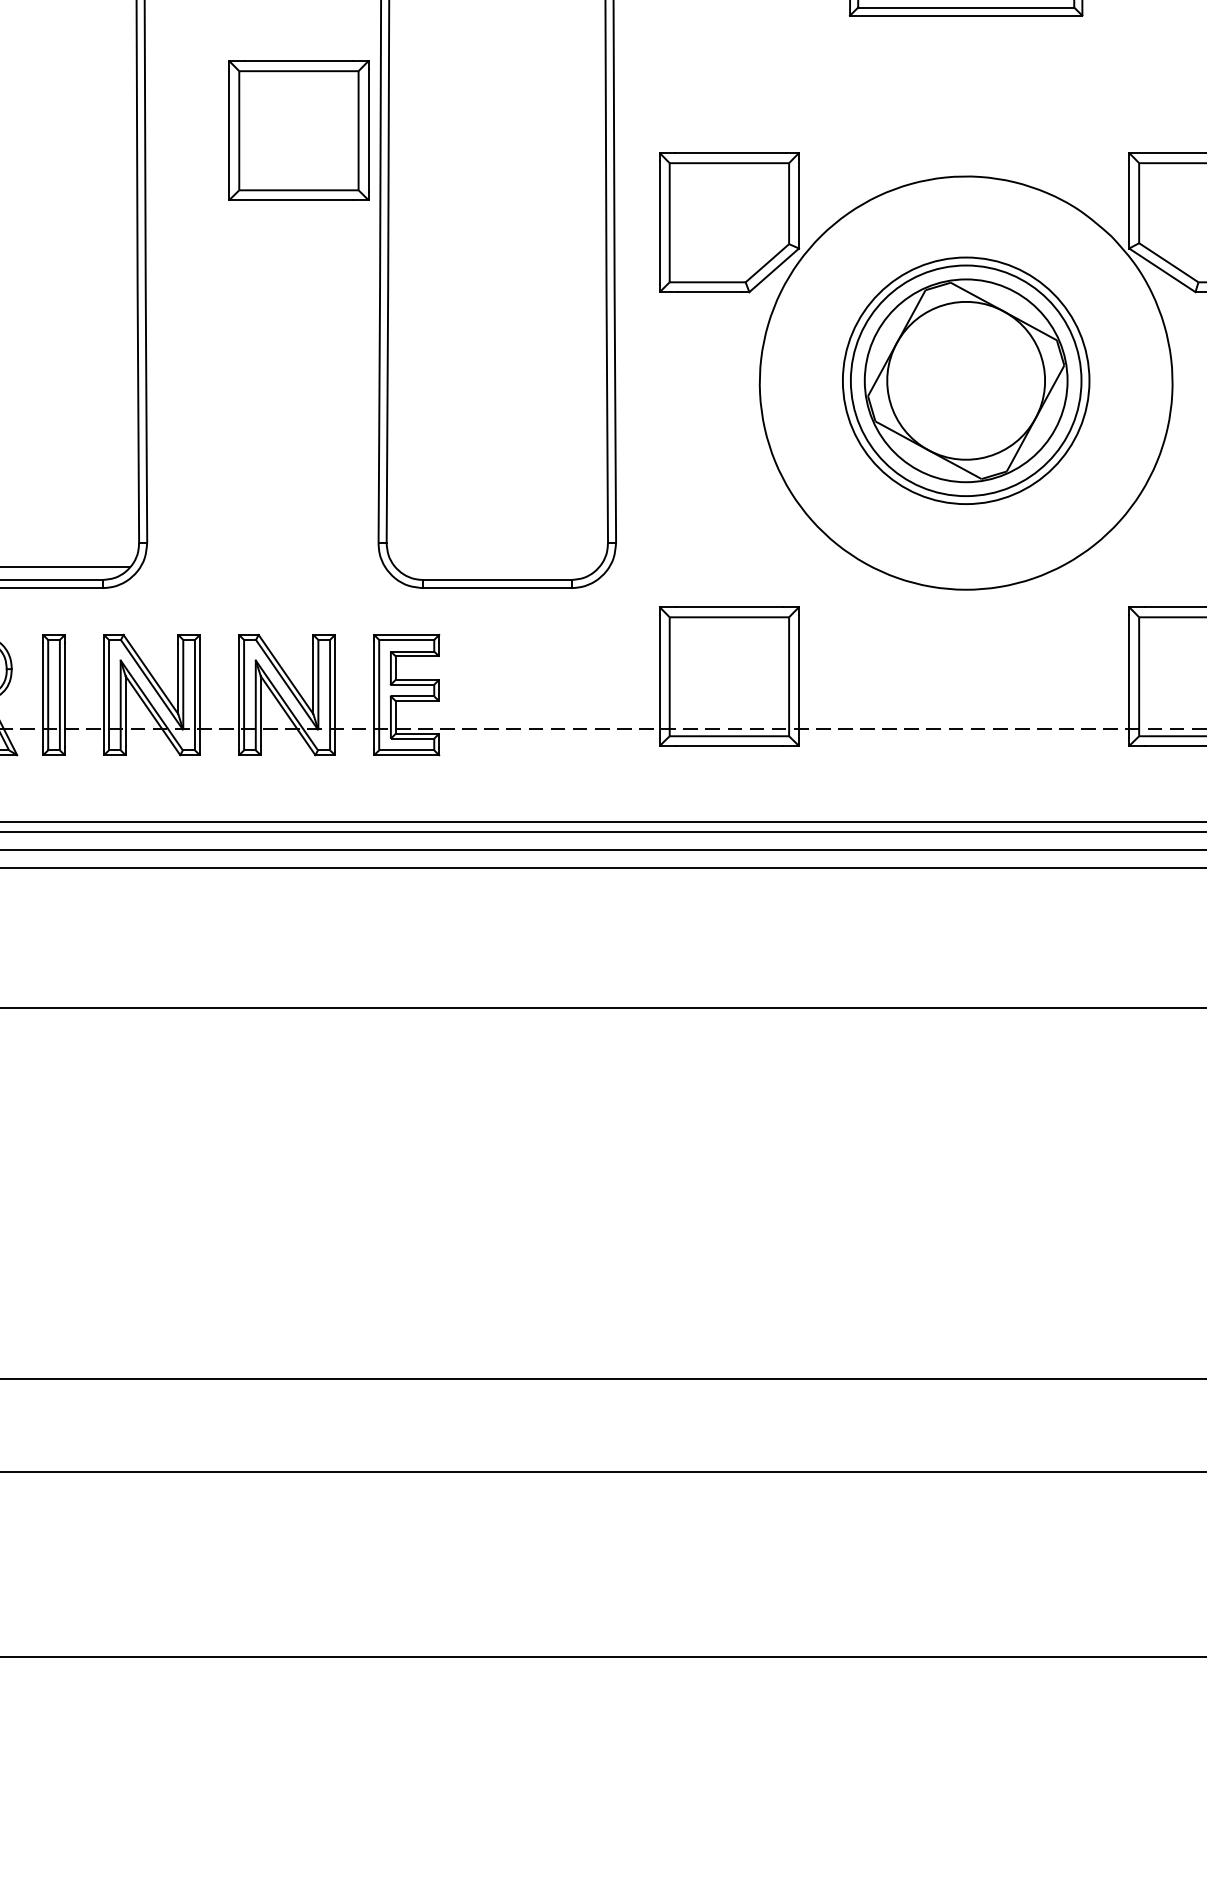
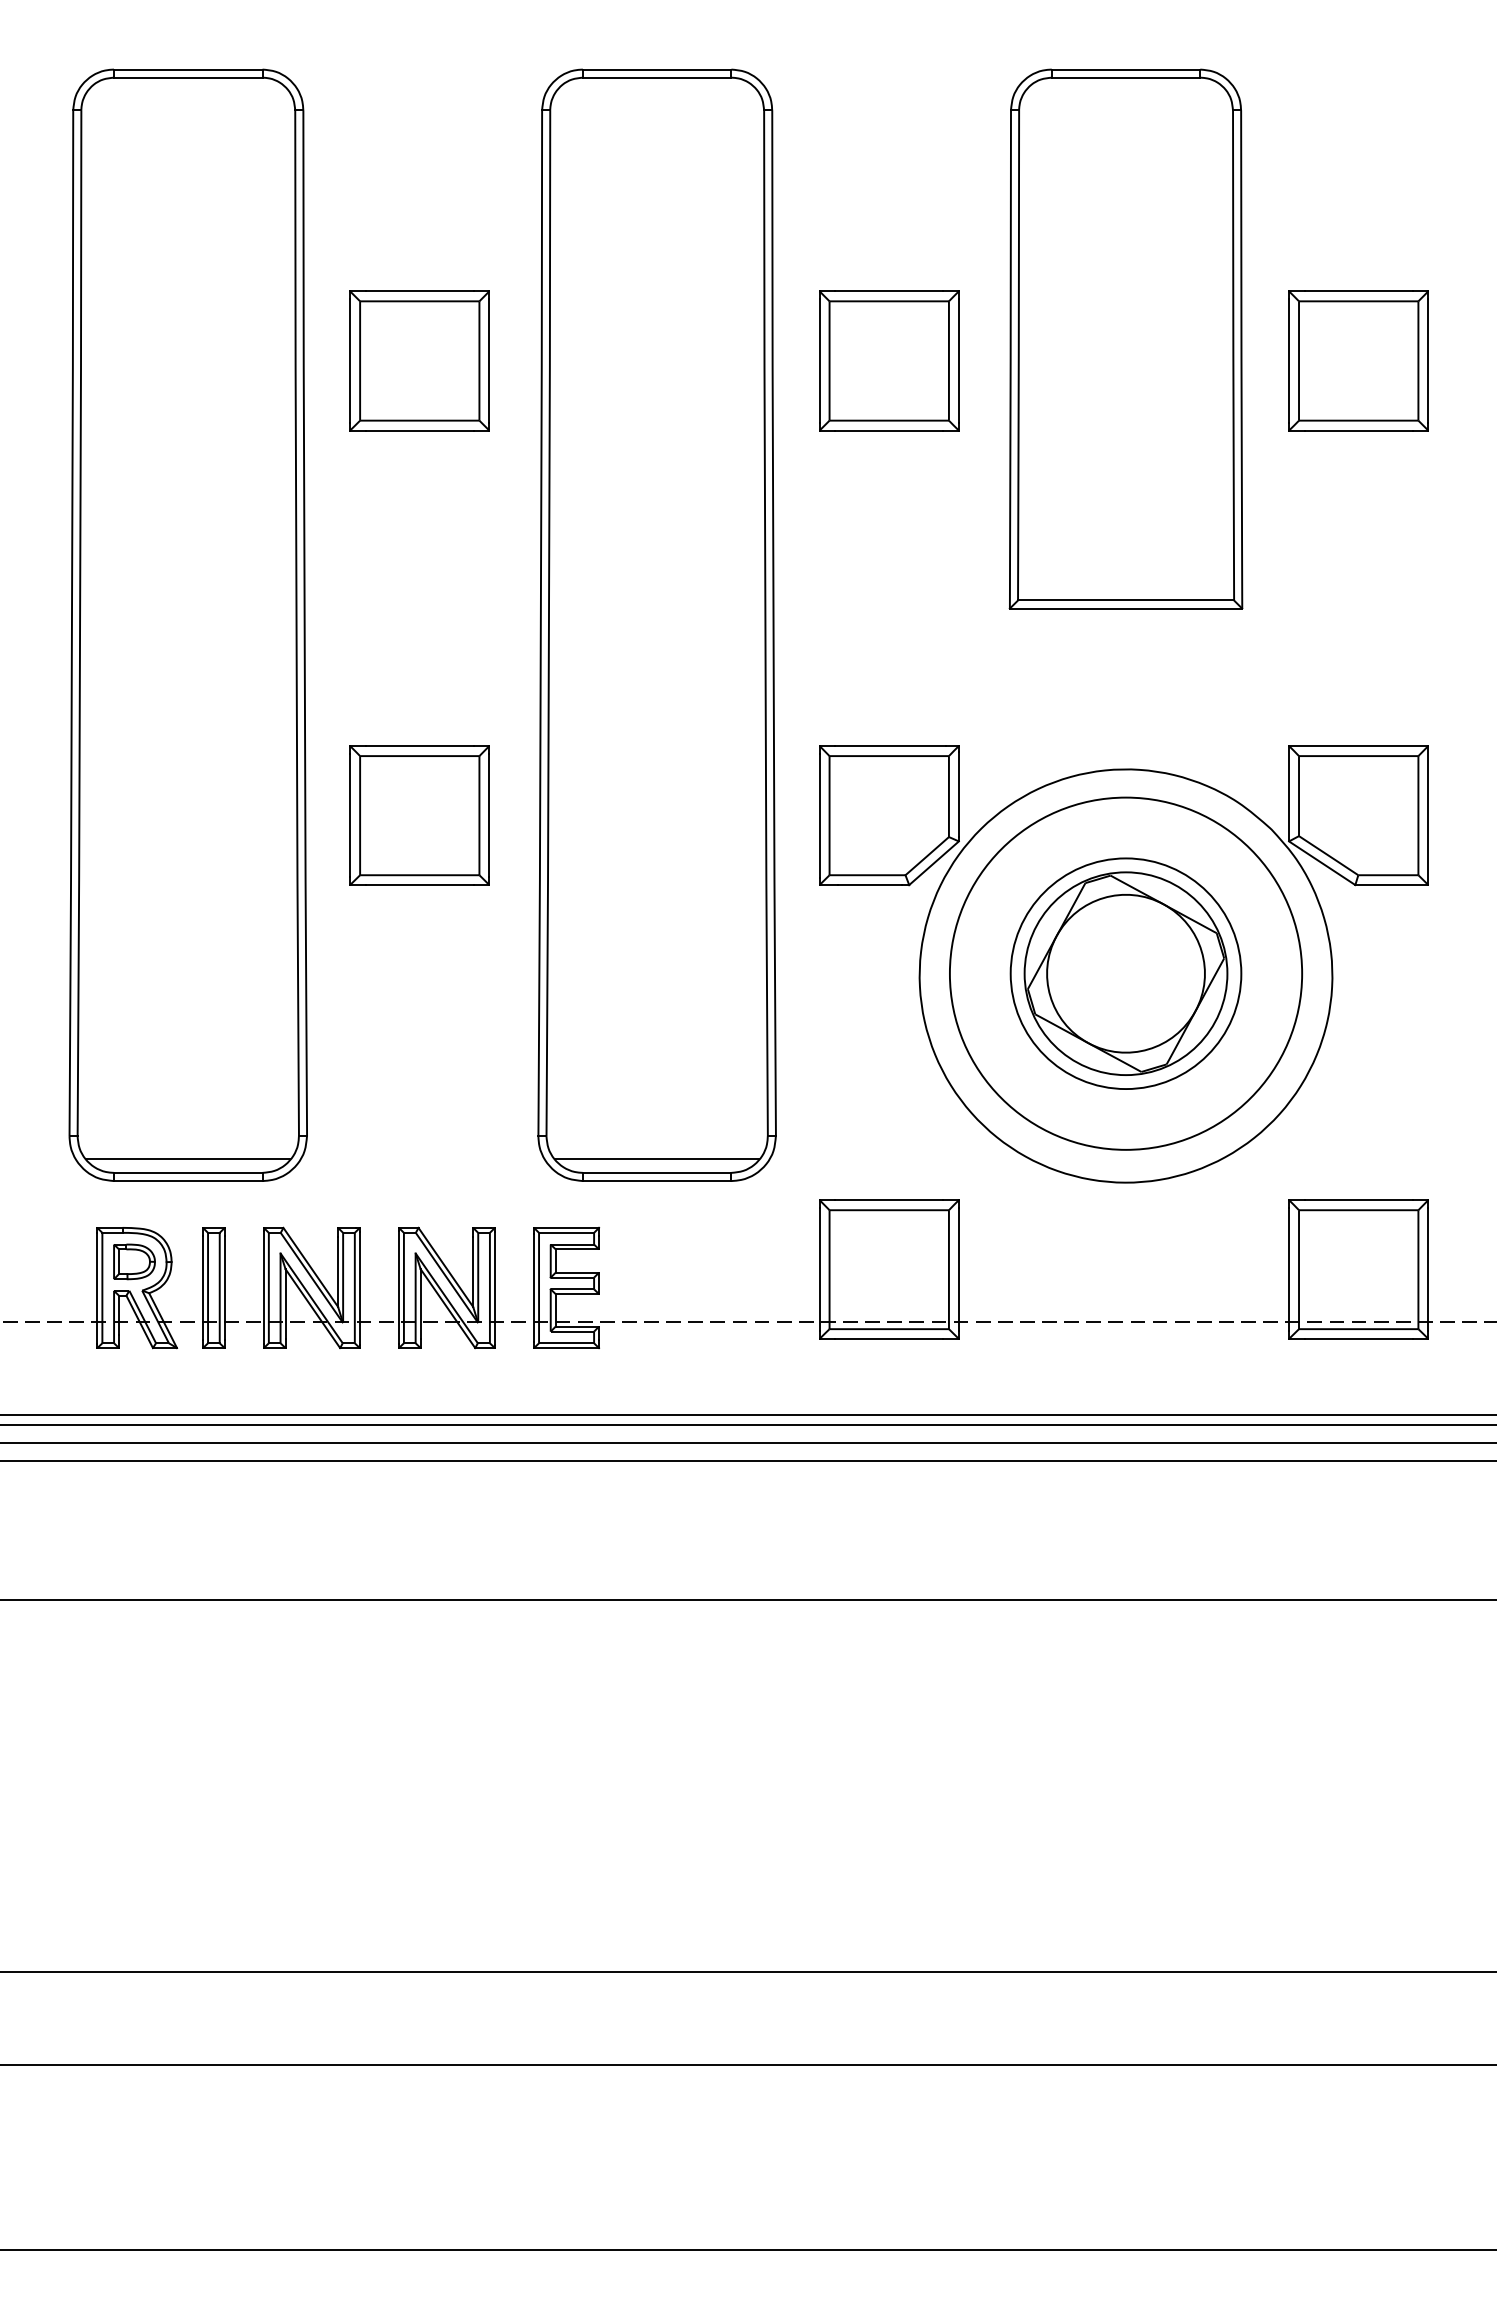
part: (298, 130) -> (419, 815), moved
circle: (965, 380) -> (1125, 973), size x1.43
line: (496, 566) -> (656, 1159), added

